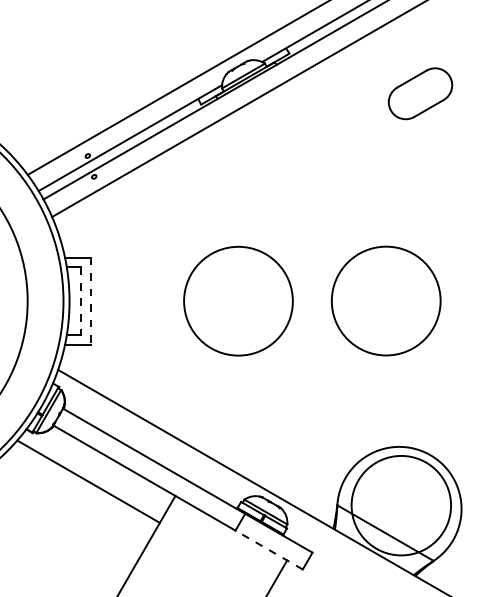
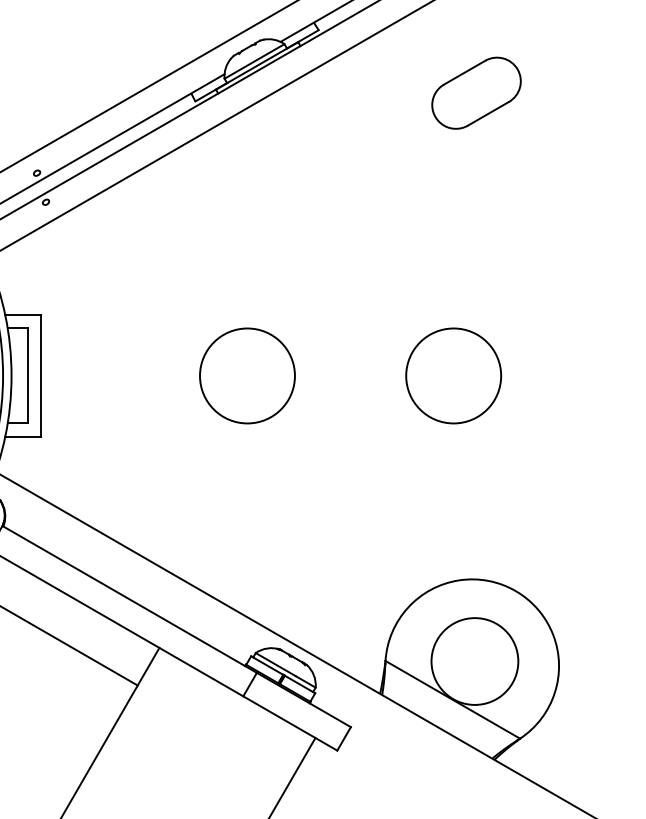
part: (420, 93) -> (476, 92), moved
line: (81, 301) -> (28, 376), dashed -> solid
line: (90, 301) -> (40, 376), dashed -> solid
circle: (238, 301) -> (247, 376), size x0.62
circle: (385, 301) -> (452, 376), size x0.62
circle: (401, 505) -> (475, 661), size x0.62
line: (269, 550) -> (290, 724), dashed -> solid

